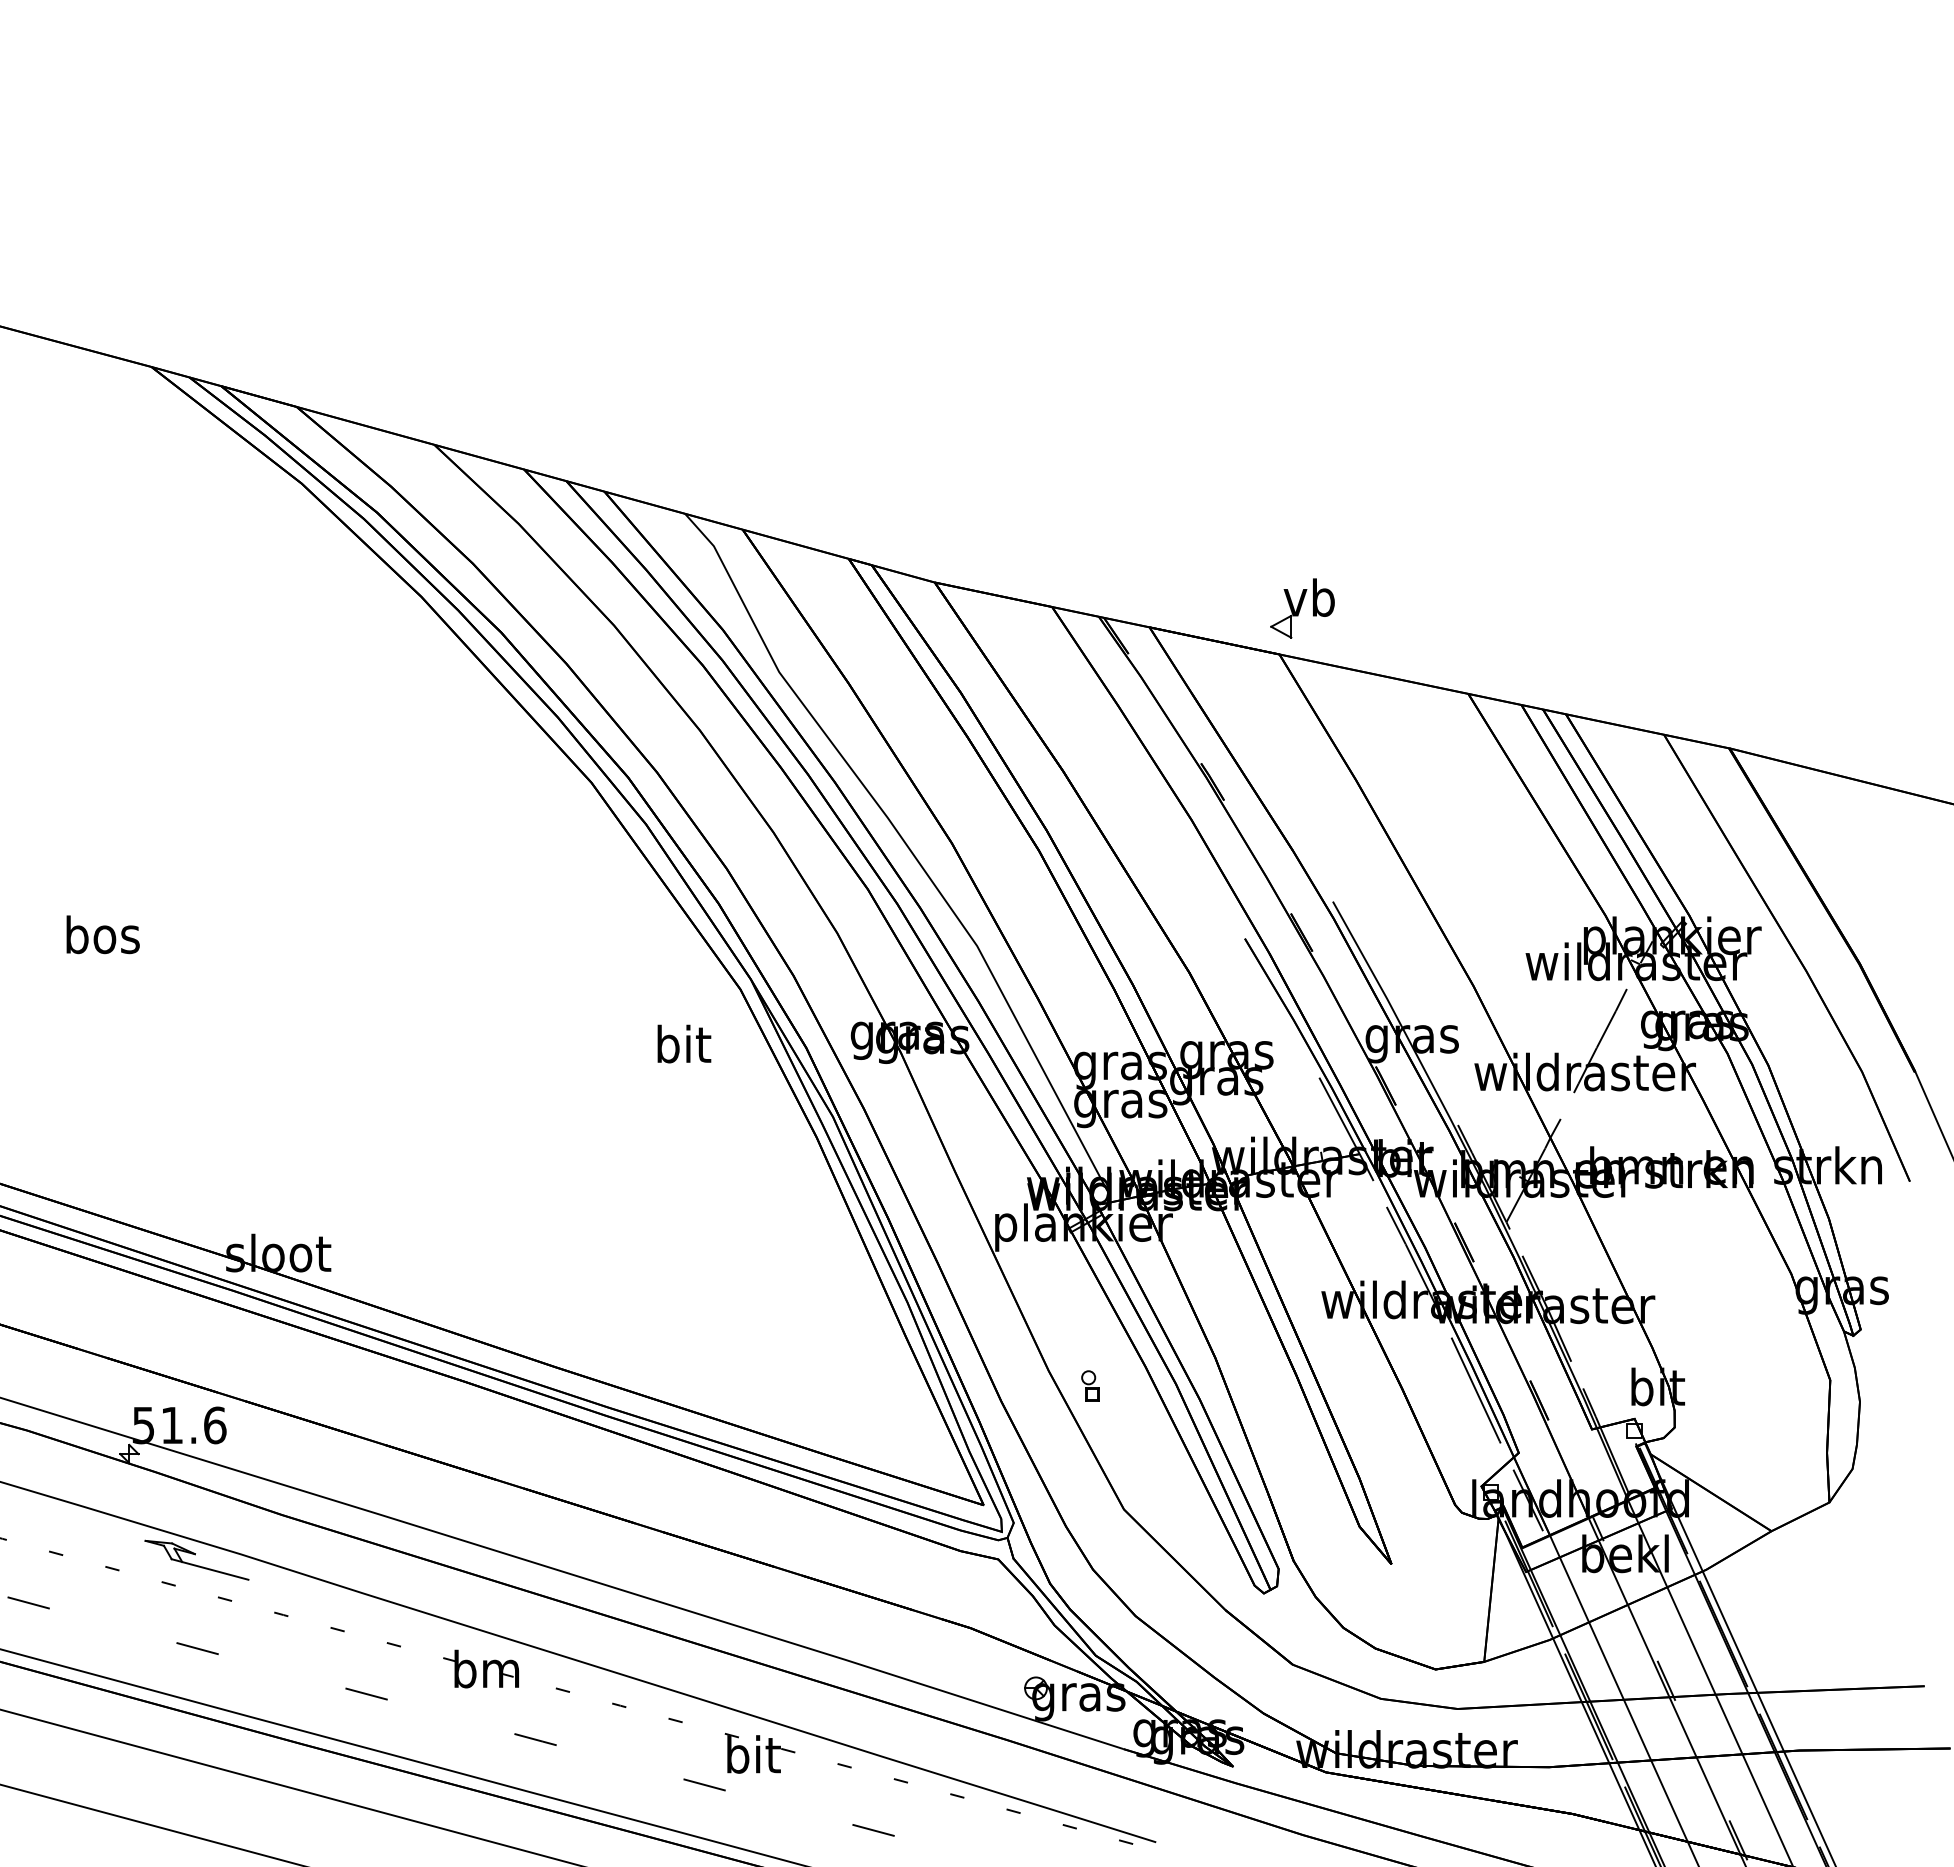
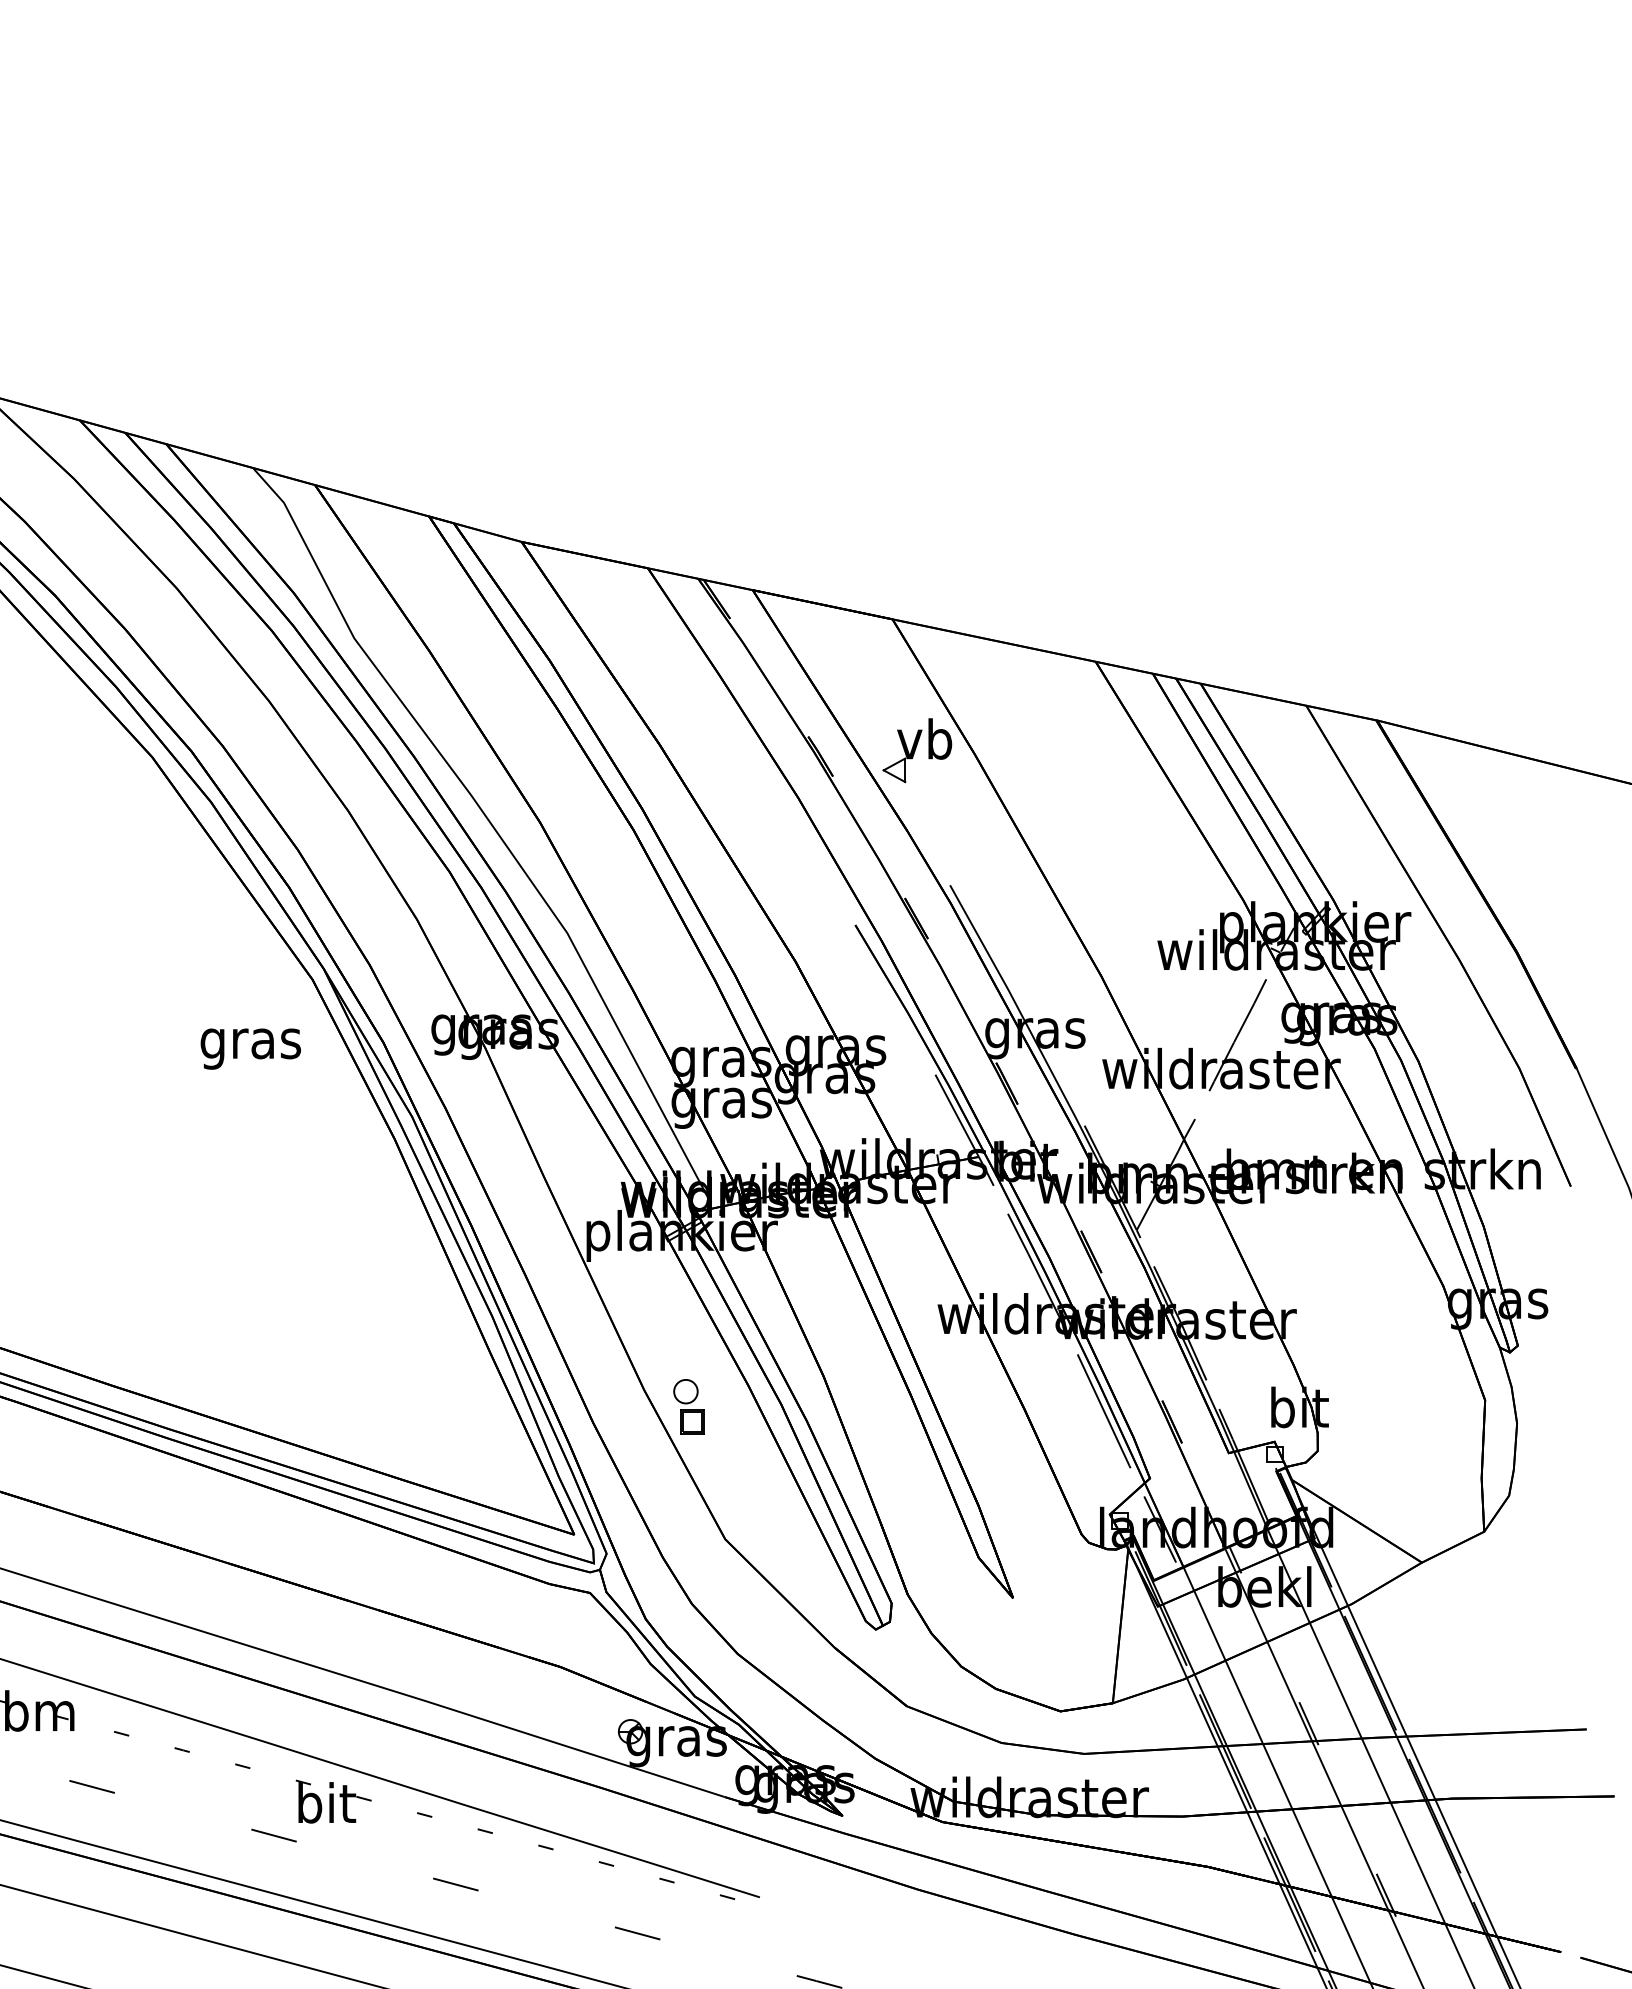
part: (1302, 608) -> (917, 750), moved
text: (682, 1048) -> (250, 1043), bit -> gras
part: (1090, 1385) -> (689, 1405), size x1.67

